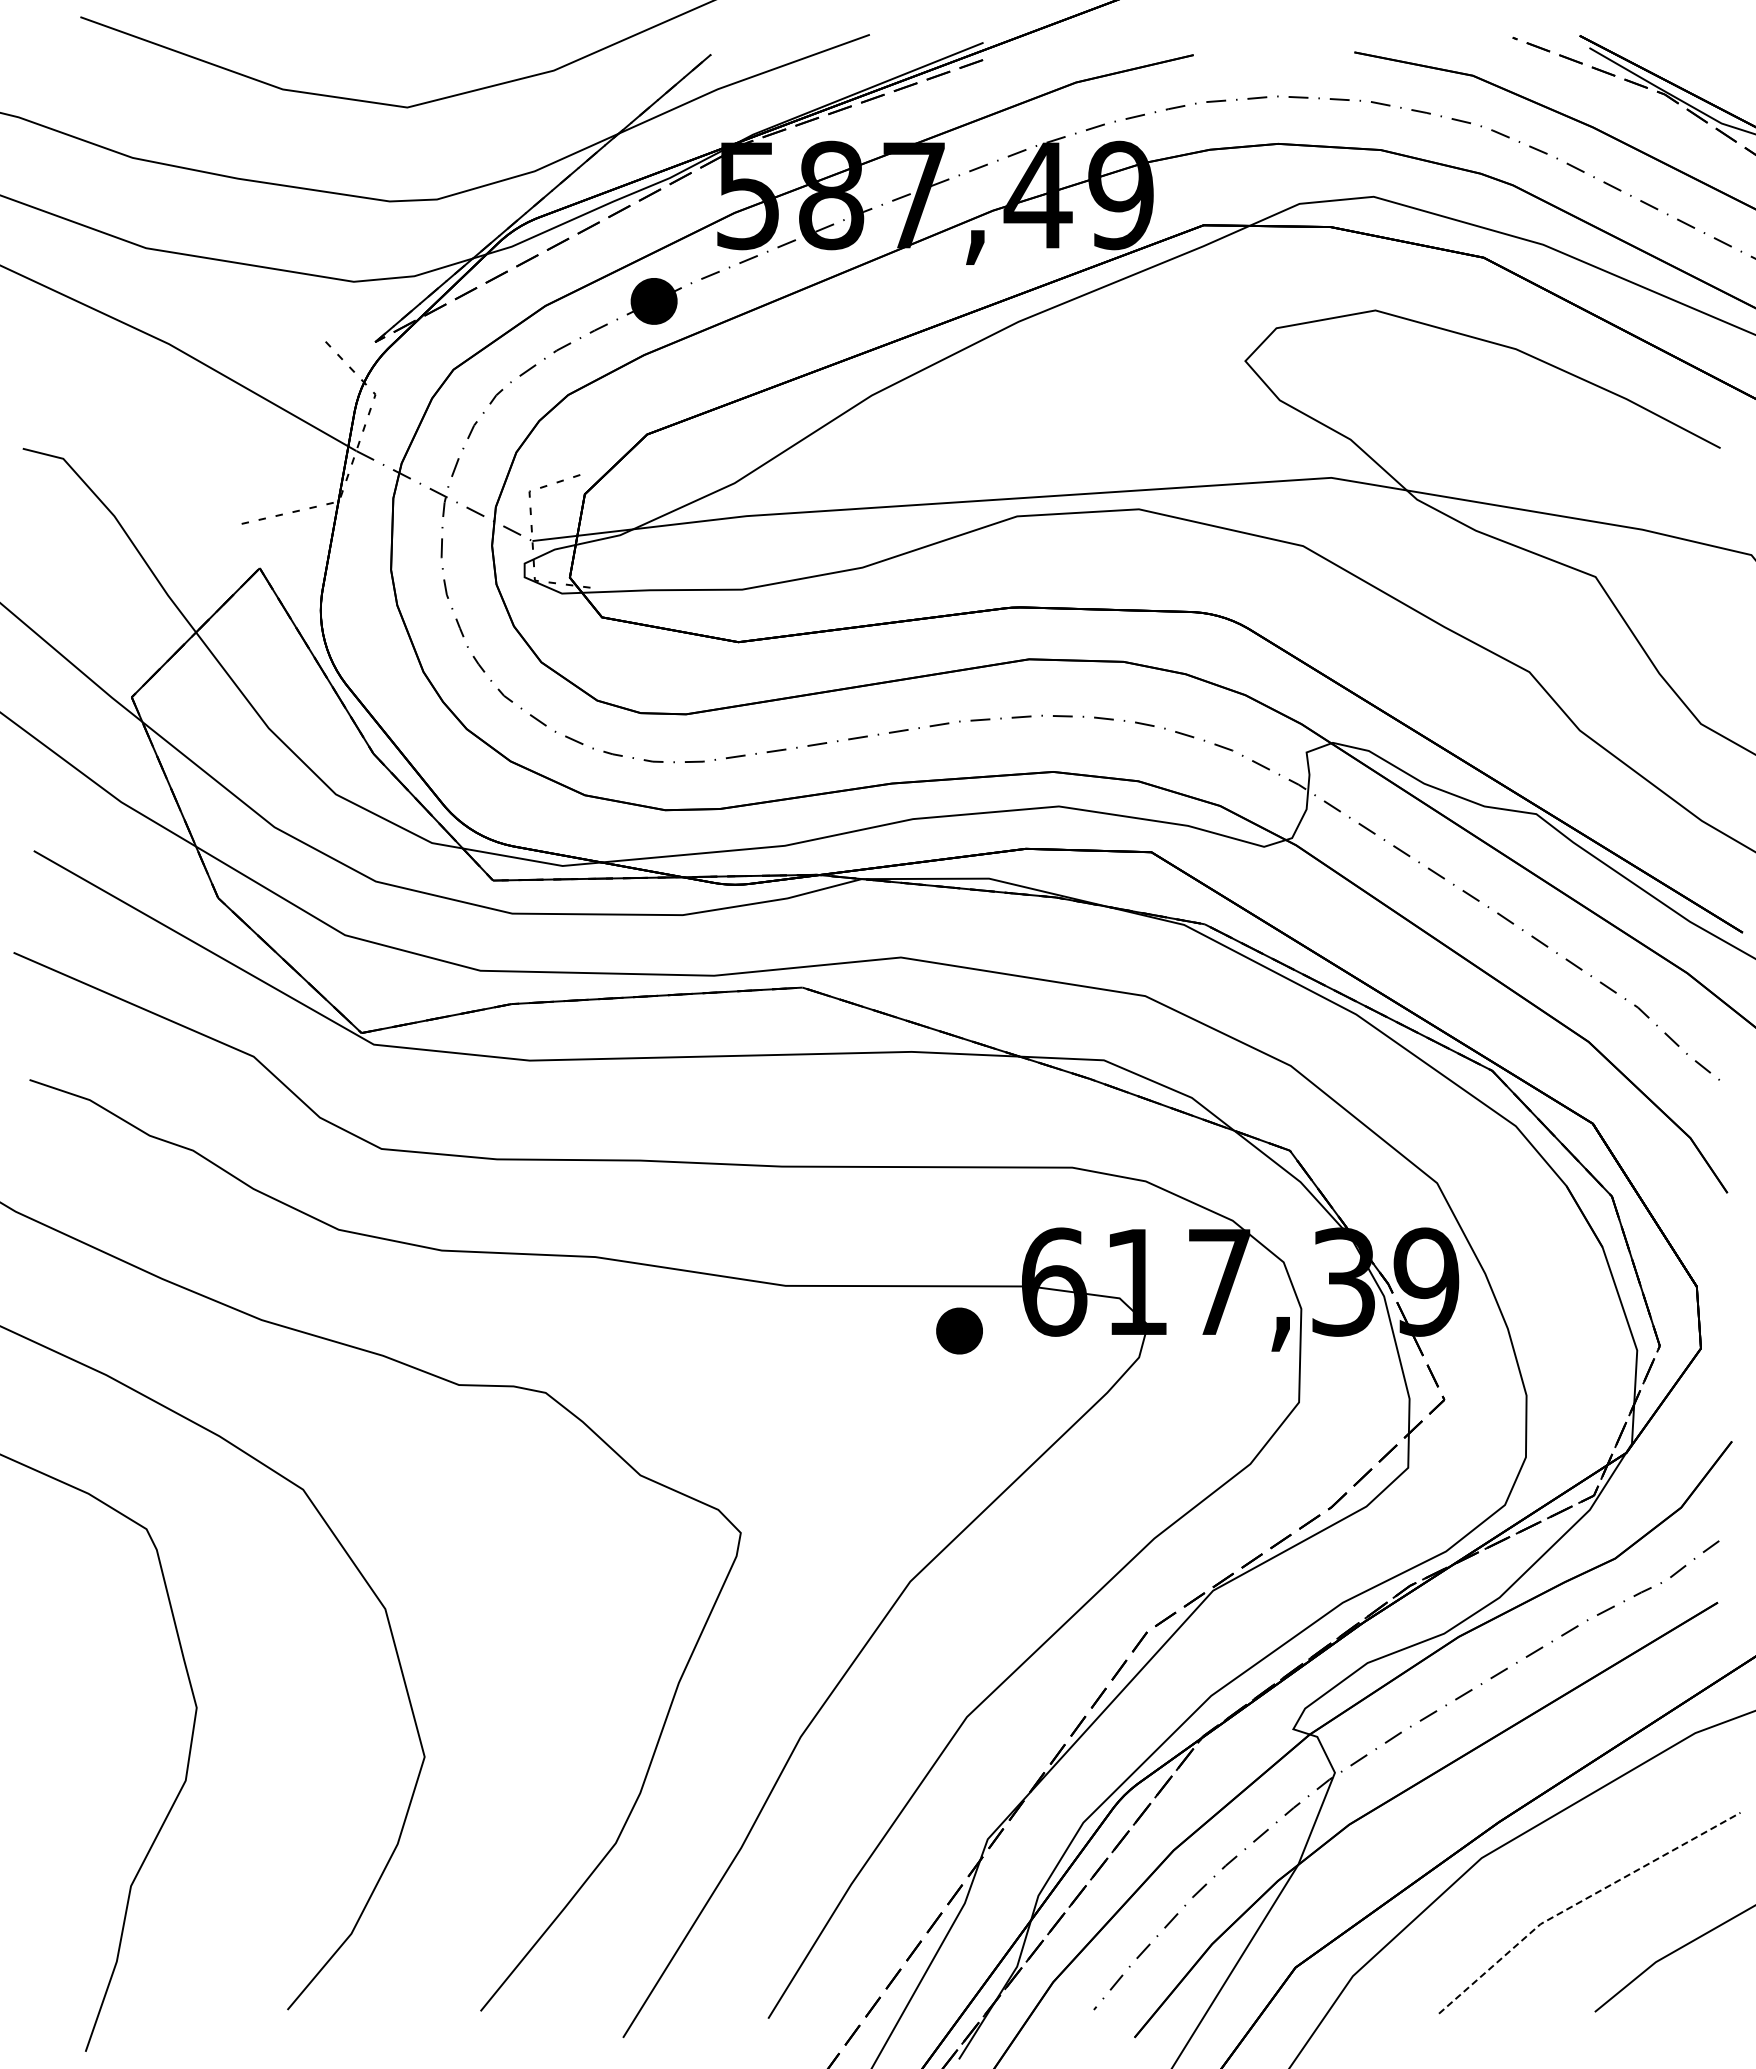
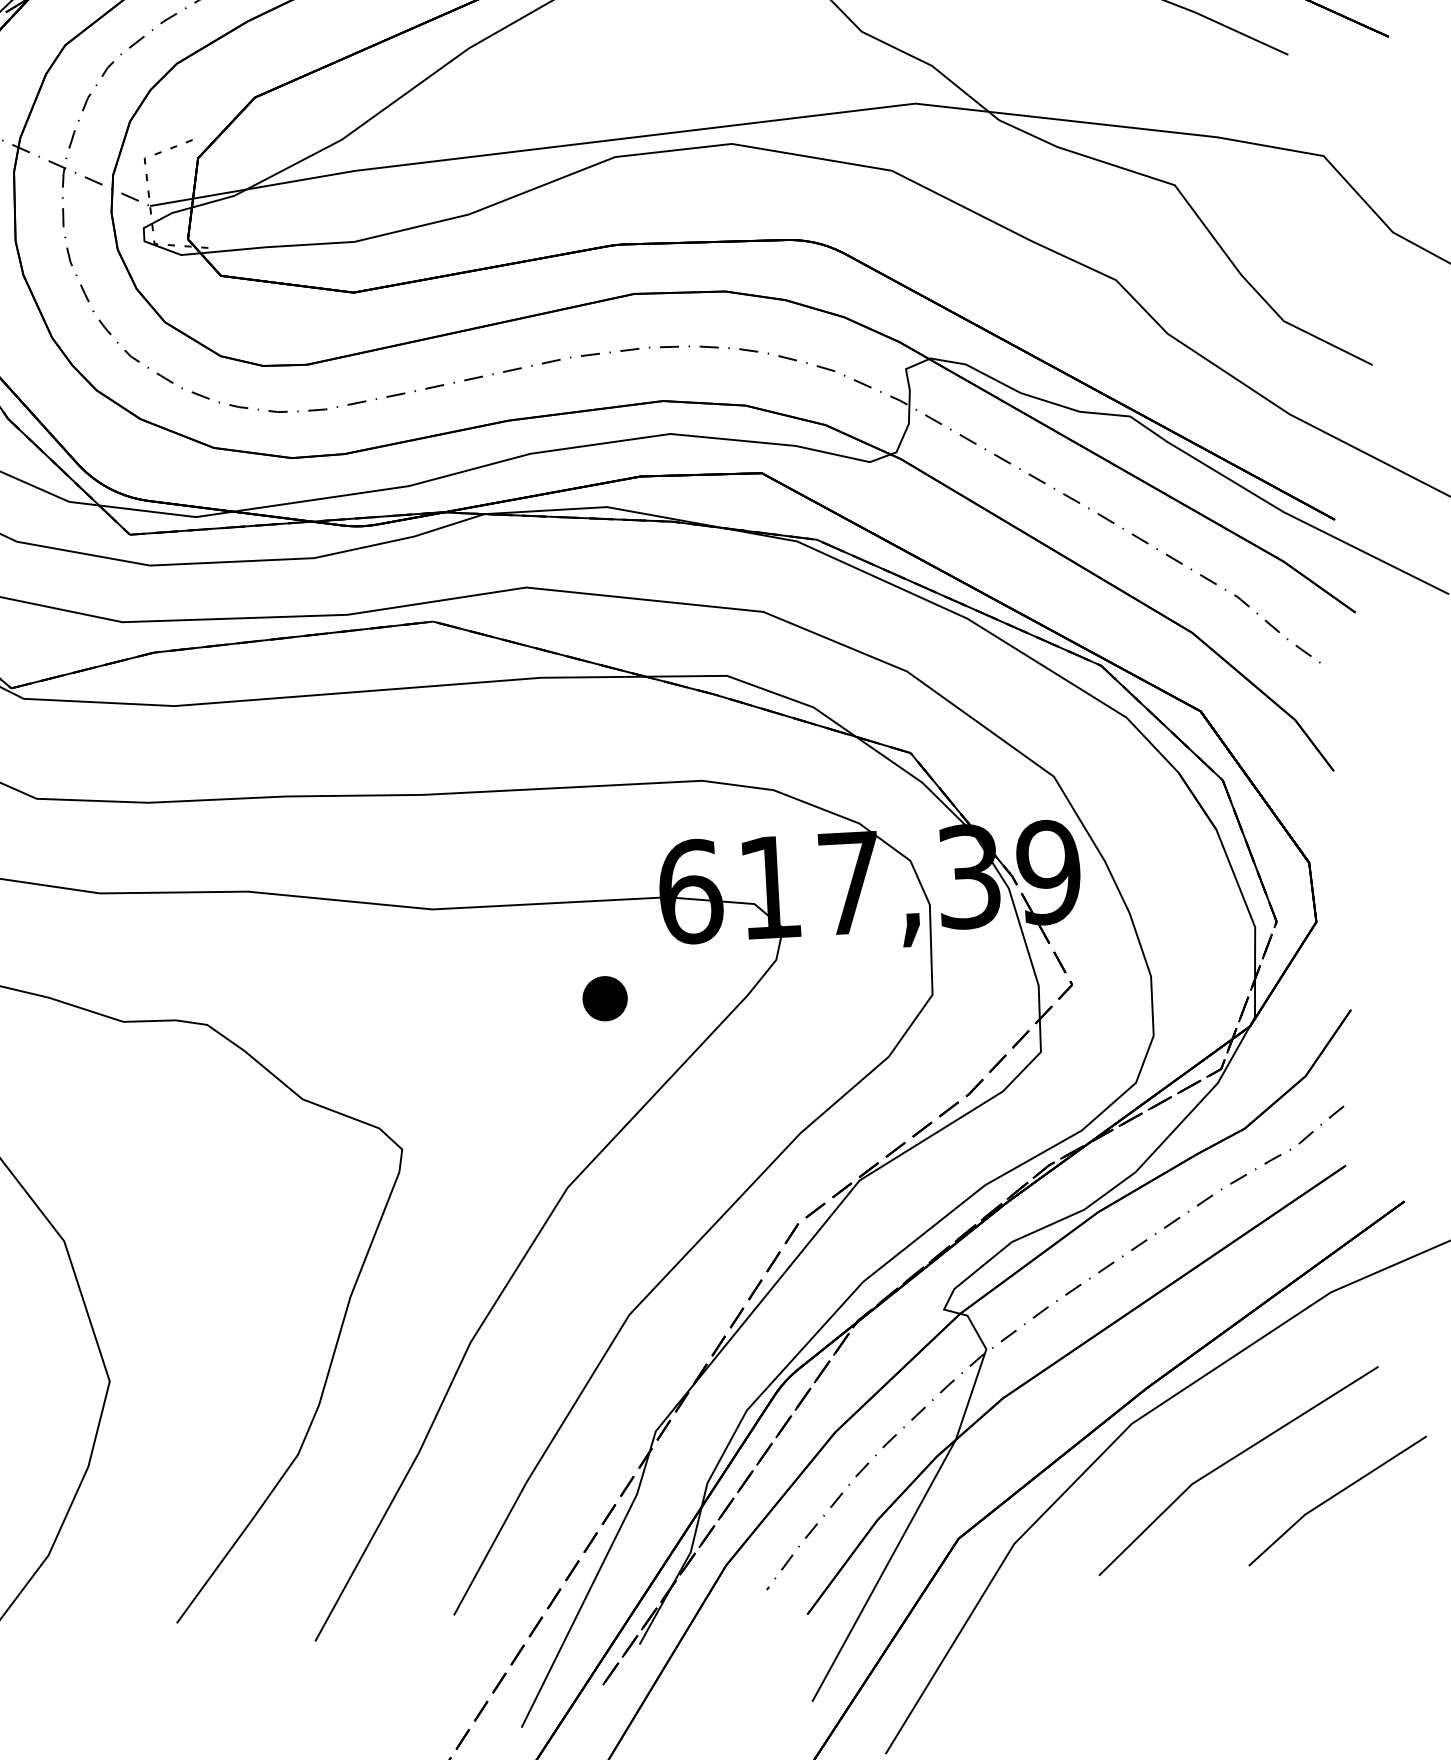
part: (959, 1330) -> (605, 998), moved
line: (1580, 1901) -> (1229, 1460), dashed -> solid

